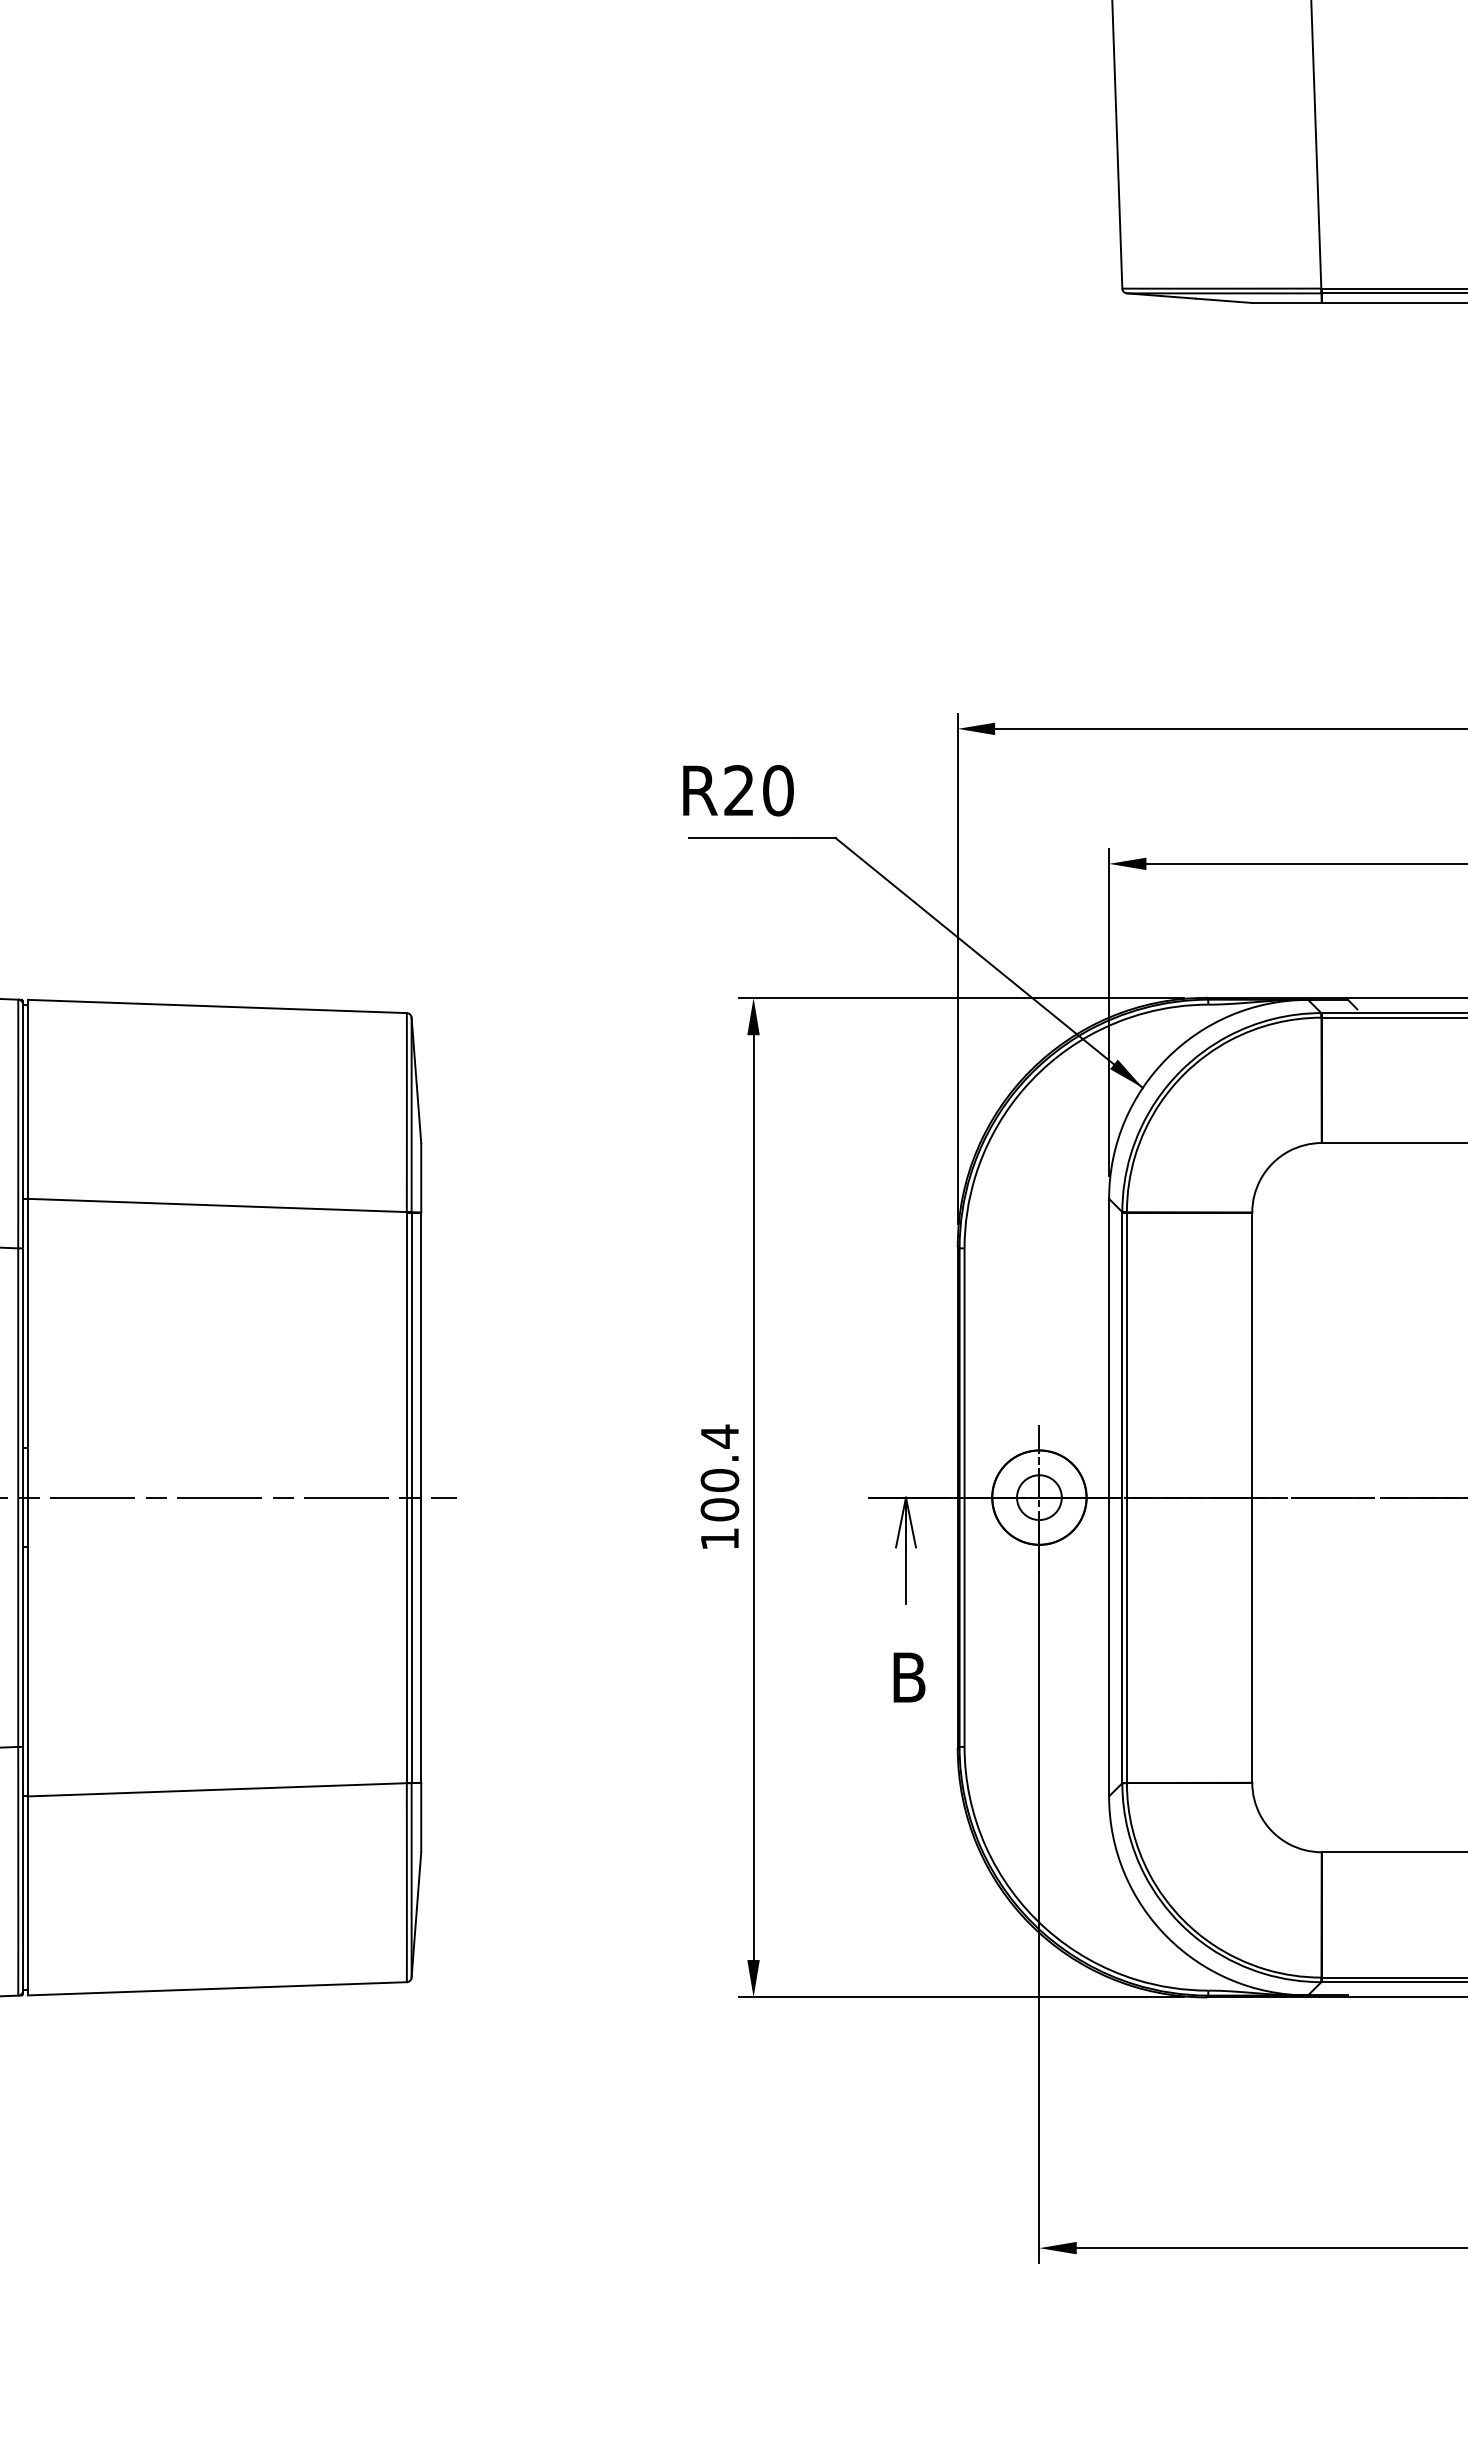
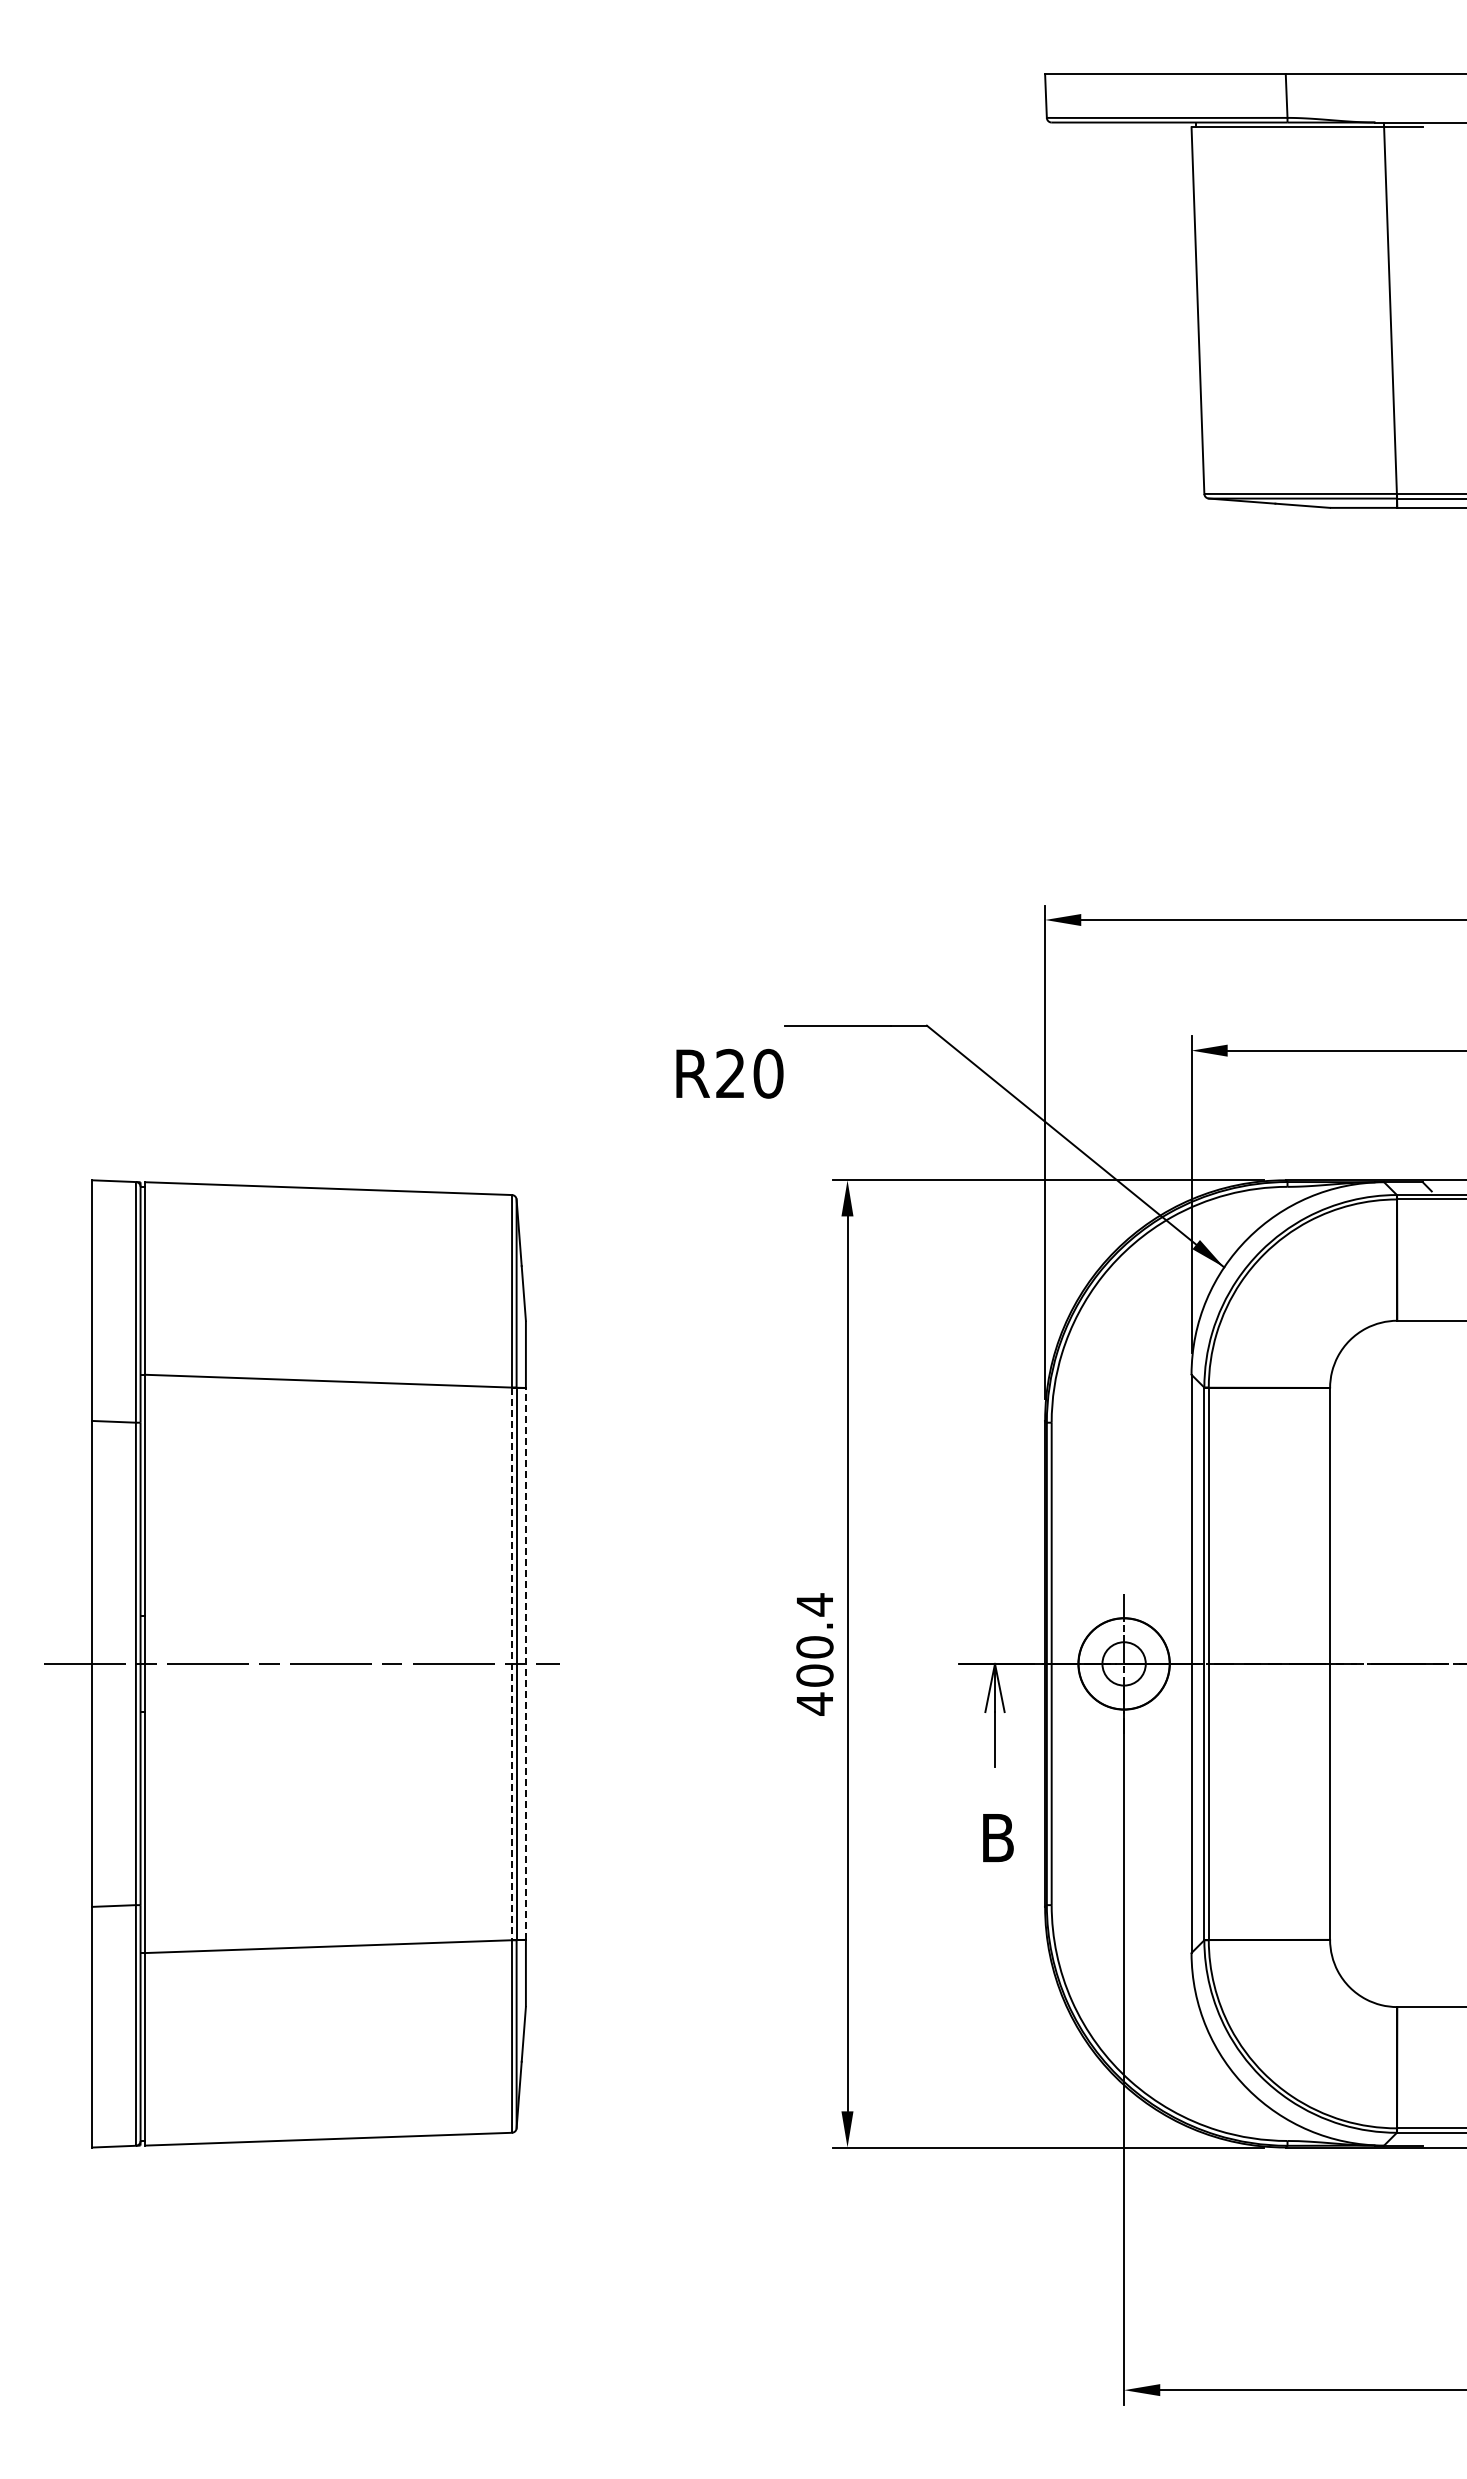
text: (738, 790) -> (729, 1073), moved
line: (406, 1497) -> (511, 1663), solid -> dashed
line: (420, 1497) -> (525, 1663), solid -> dashed
text: (719, 1538) -> (814, 1703), 100.4 -> 400.4

